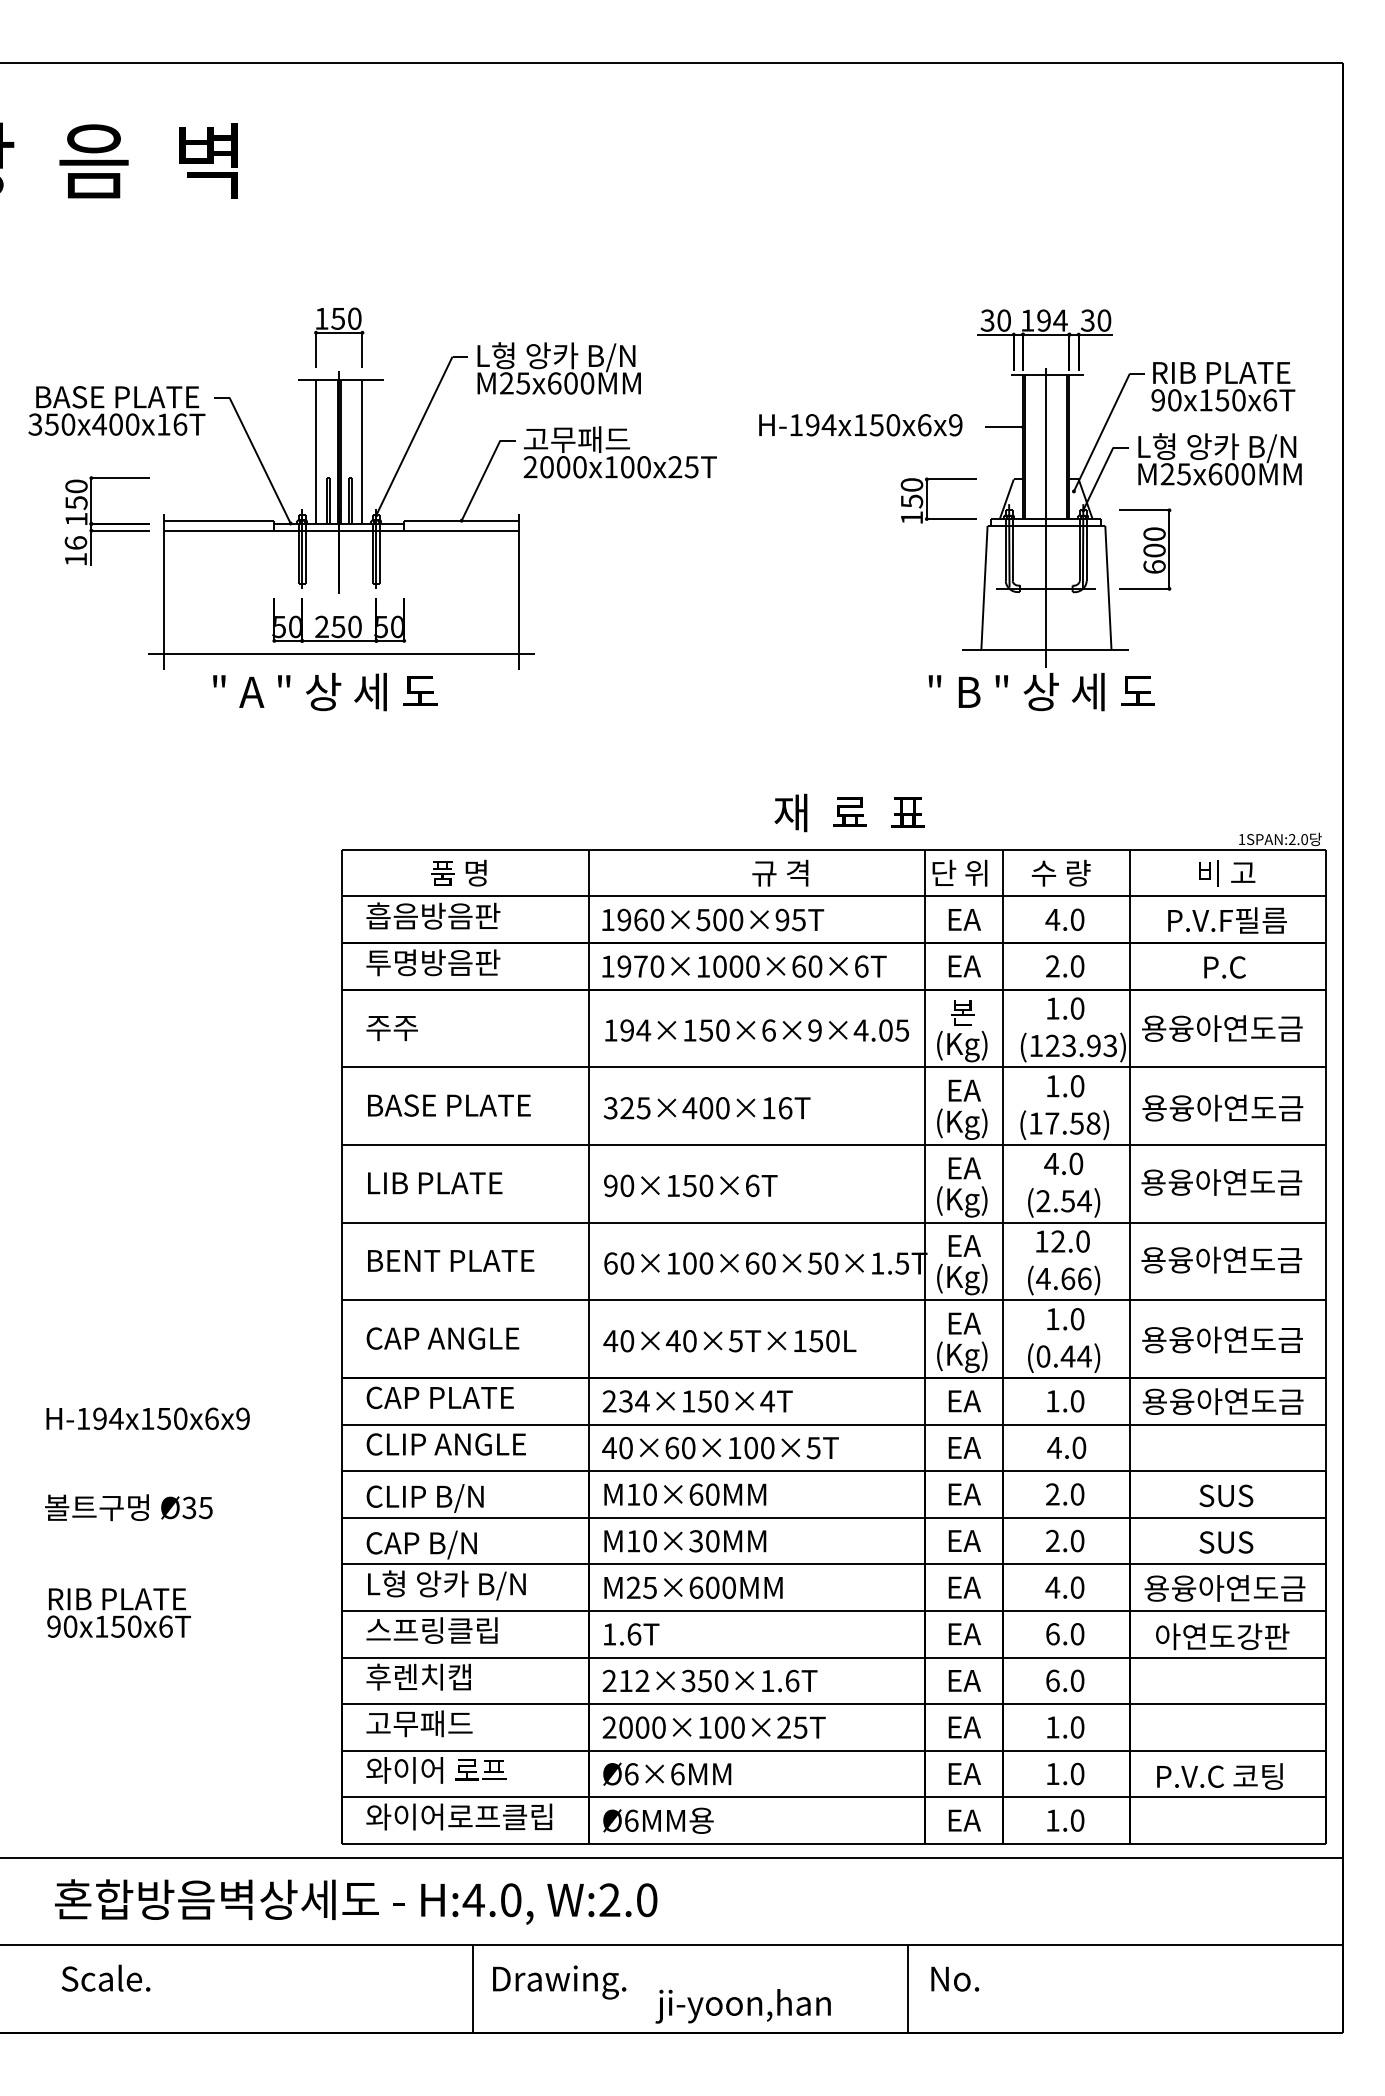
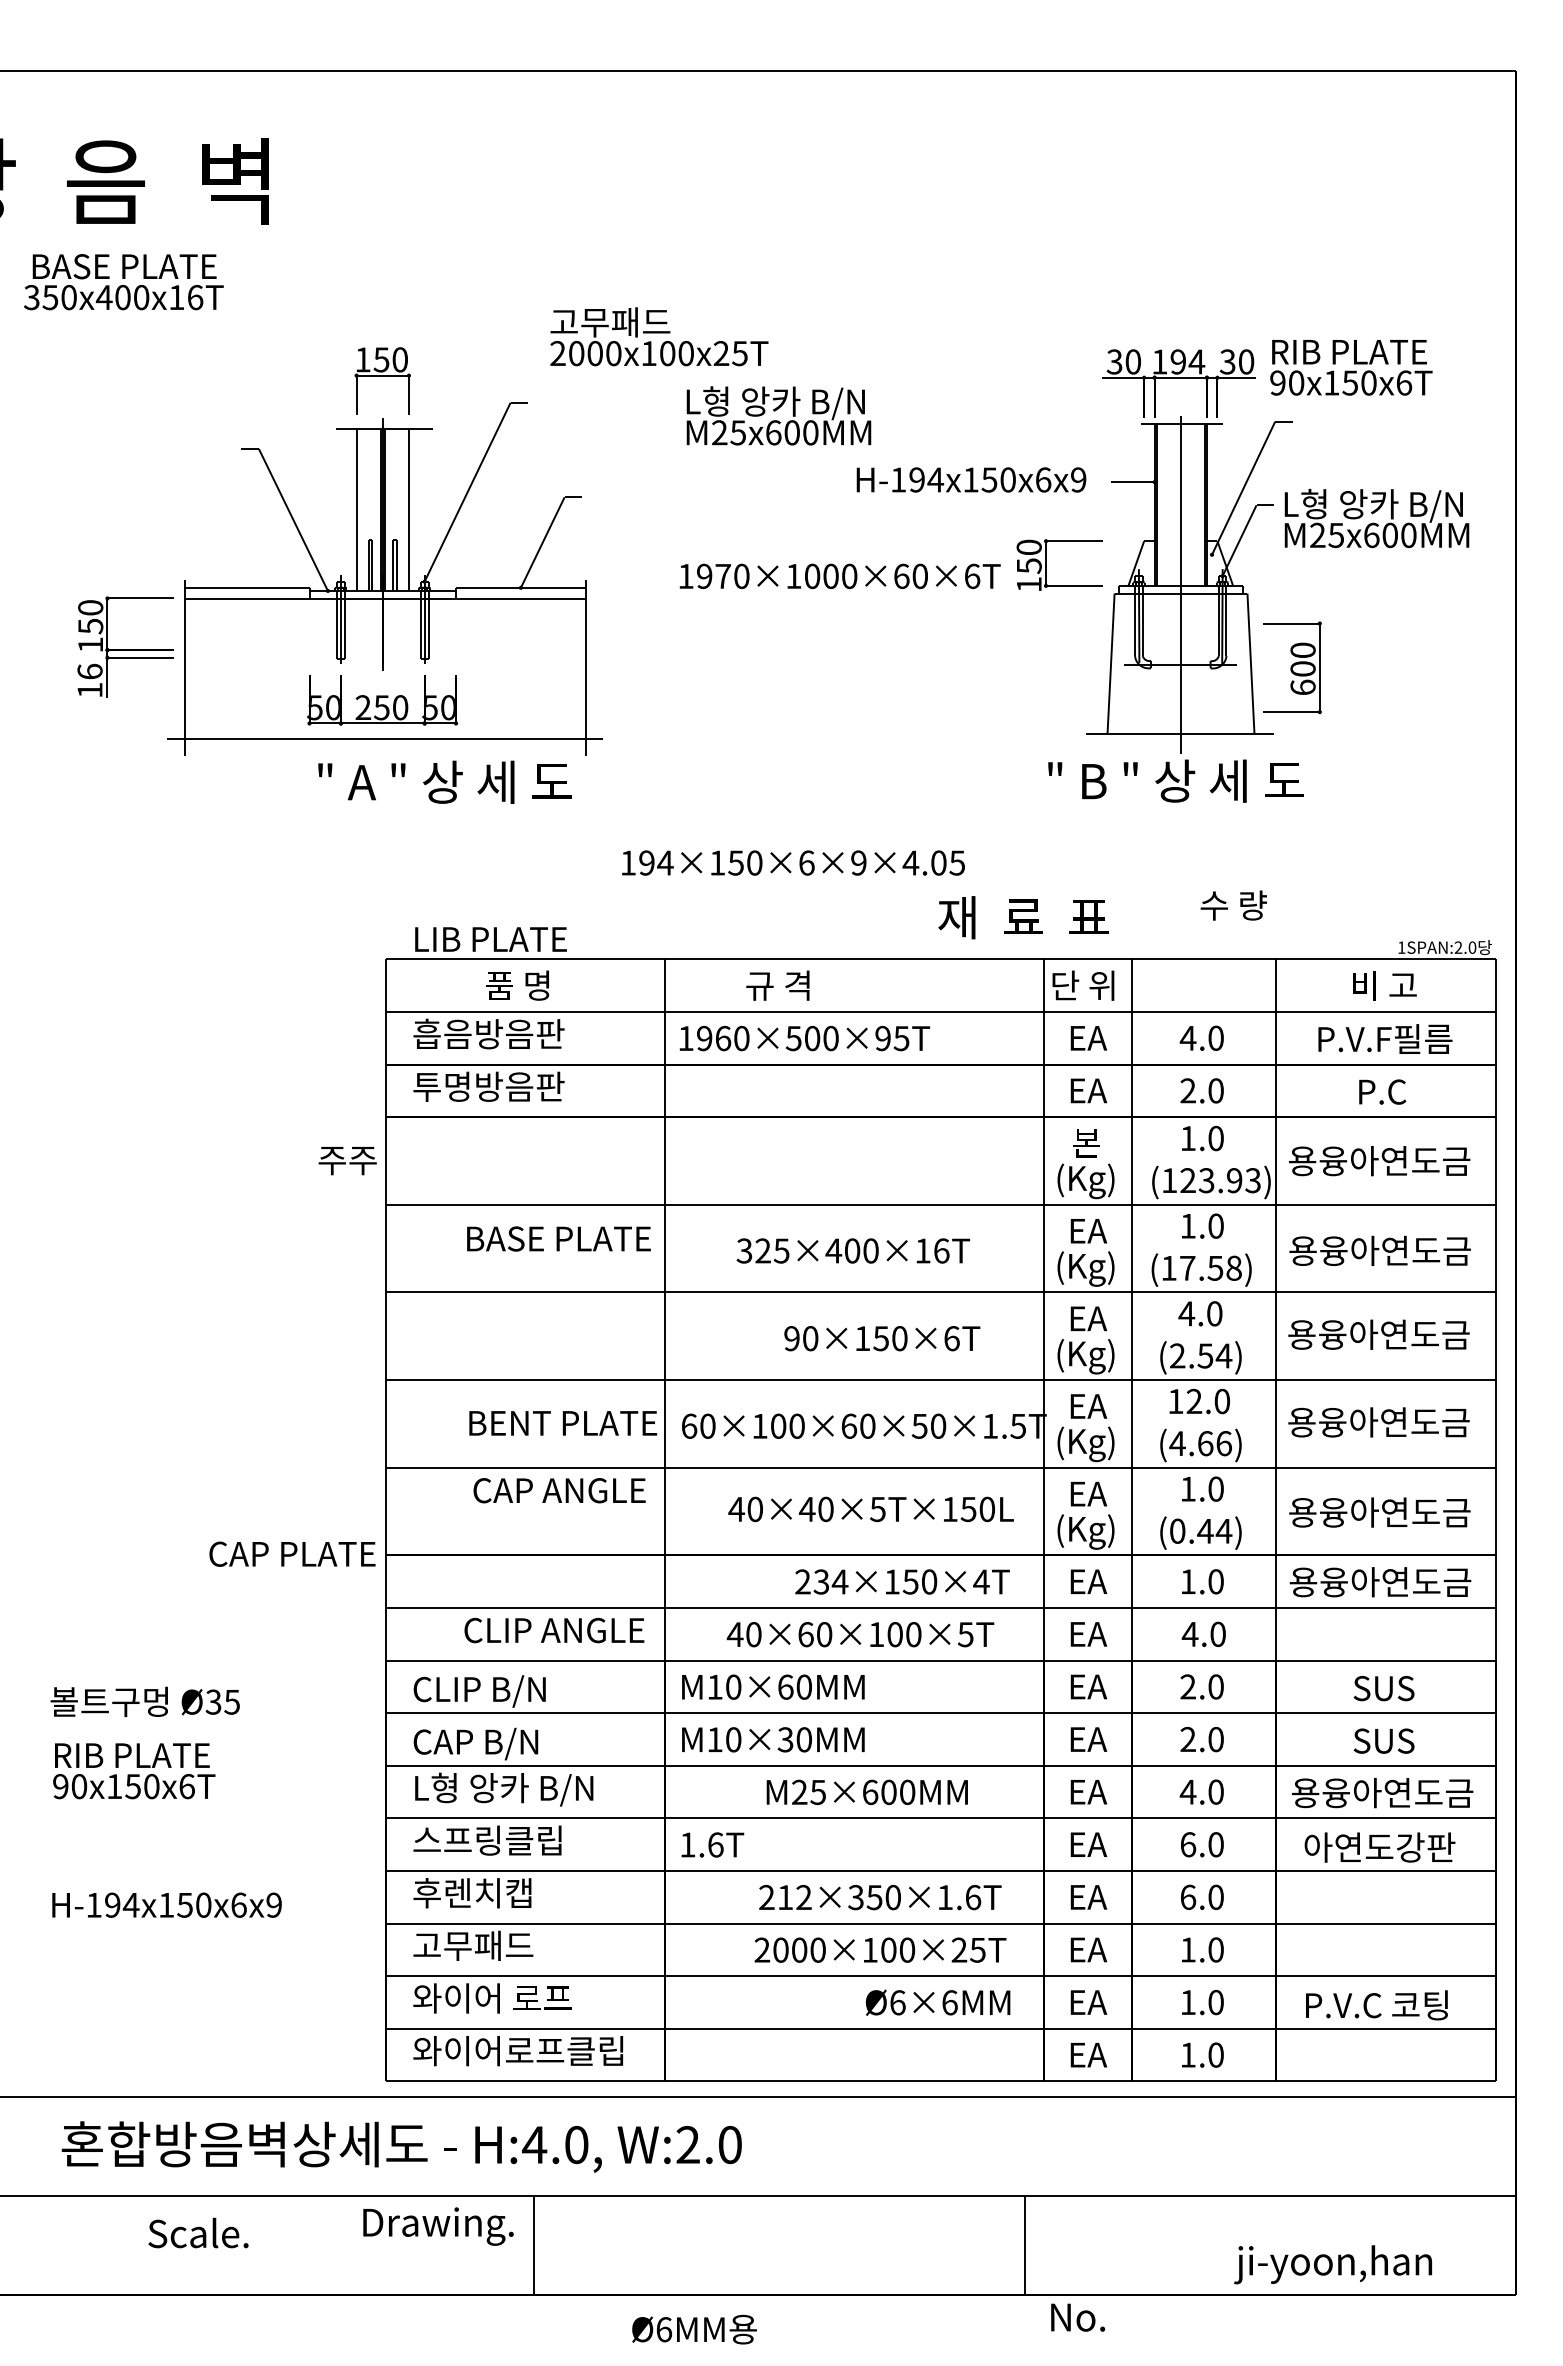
text: (558, 368) -> (778, 415), moved
text: (1223, 386) -> (1351, 367), moved
text: (116, 410) -> (123, 281), moved
text: (619, 452) -> (658, 336), moved
part: (106, 520) -> (124, 646), moved
part: (1145, 549) -> (1292, 667), moved
text: (325, 692) -> (445, 782), moved
text: (849, 812) -> (1023, 917), moved
text: (780, 872) -> (778, 984), moved
text: (1060, 872) -> (1233, 904), moved
text: (744, 966) -> (840, 576), moved
text: (391, 1028) -> (346, 1160), moved
text: (756, 1030) -> (792, 862), moved
text: (449, 1105) -> (559, 1238), moved
text: (706, 1108) -> (852, 1251), moved
text: (435, 1183) -> (491, 939), moved
text: (690, 1185) -> (881, 1338), moved
text: (451, 1260) -> (563, 1422), moved
text: (442, 1338) -> (559, 1490), moved
text: (729, 1341) -> (870, 1509), moved
text: (439, 1397) -> (291, 1553), moved
text: (697, 1401) -> (902, 1582), moved
text: (147, 1418) -> (166, 1904), moved
text: (445, 1444) -> (553, 1630), moved
text: (720, 1448) -> (860, 1635), moved
text: (693, 1587) -> (867, 1791), moved
text: (118, 1612) -> (133, 1770), moved
text: (709, 1680) -> (879, 1896), moved
text: (713, 1727) -> (879, 1950), moved
text: (667, 1773) -> (938, 2001), moved
text: (658, 1820) -> (694, 2329), moved
text: (105, 1977) -> (197, 2232), moved
text: (955, 1978) -> (1078, 2316), moved
text: (559, 1982) -> (438, 2226), moved
text: (742, 2006) -> (1332, 2264), moved

